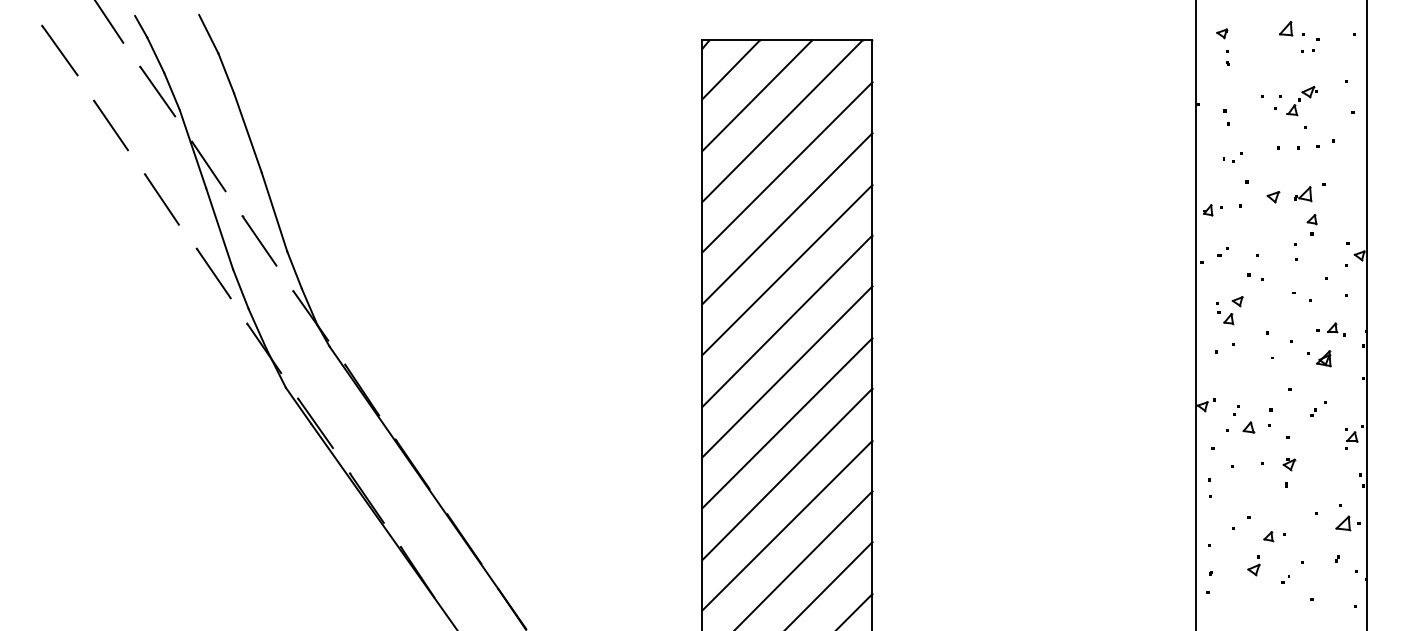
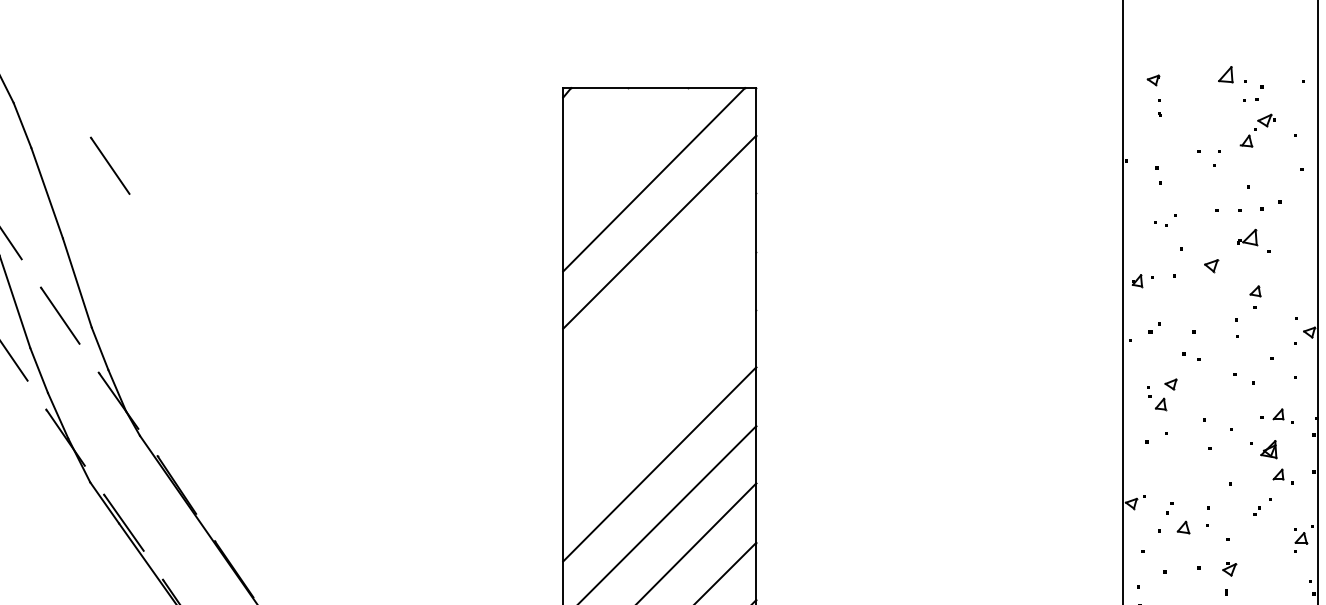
line: (730, 69) -> (595, 121), removed
line: (757, 95) -> (625, 150), removed
part: (1301, 101) -> (1257, 131), moved
line: (303, 108) -> (110, 165), added
part: (1303, 194) -> (1248, 237), moved
line: (787, 218) -> (659, 290), removed
line: (787, 270) -> (659, 349), removed
line: (787, 321) -> (659, 407), removed
part: (1336, 382) -> (1283, 476), added

